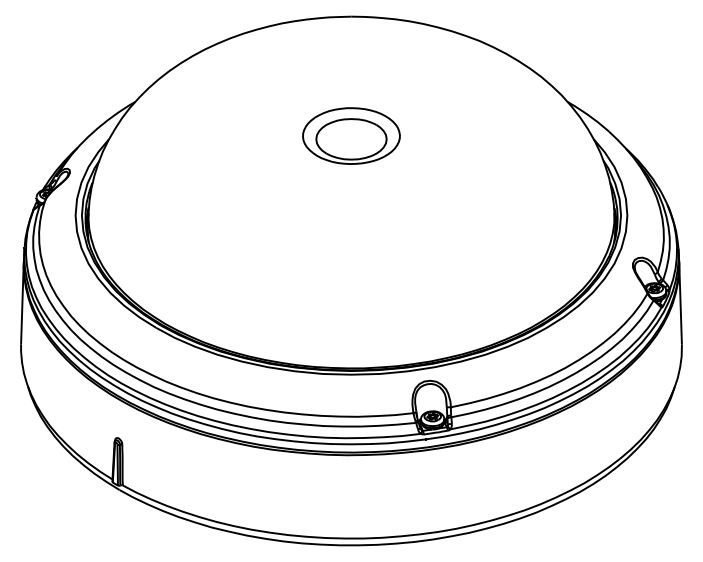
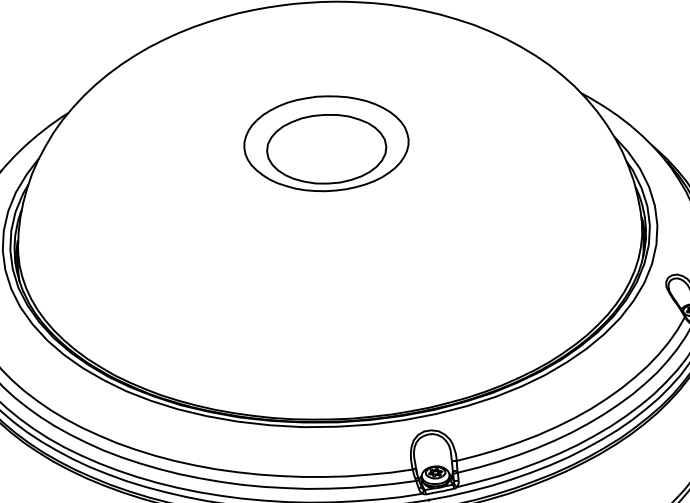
part: (351, 135) -> (326, 142), size x1.43

